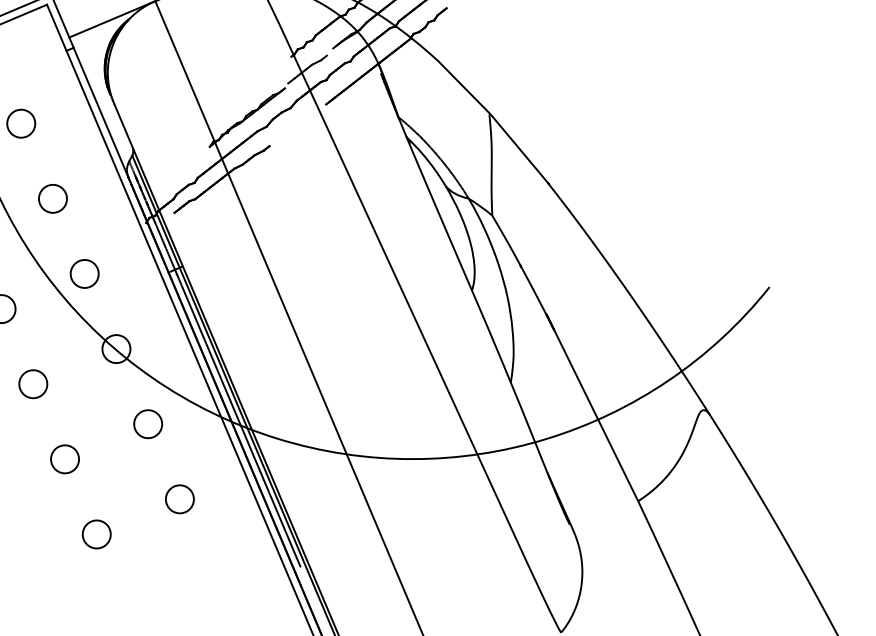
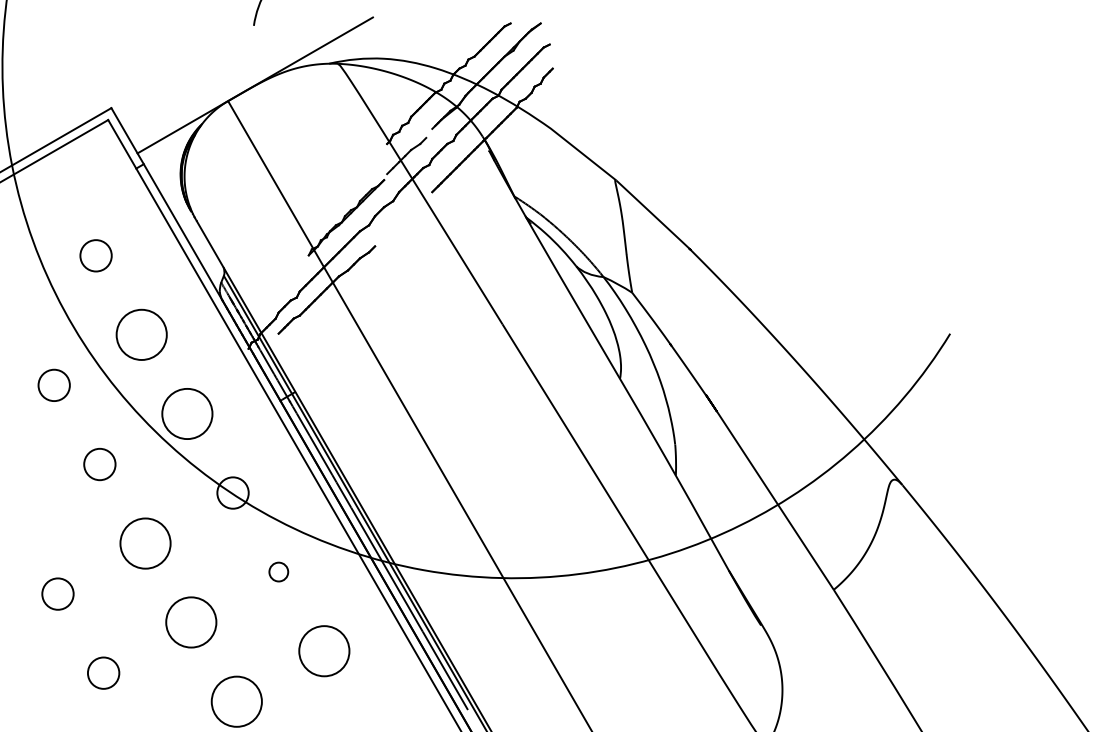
circle: (52, 198) -> (141, 334), size x1.6
circle: (84, 273) -> (187, 413), size x1.6
circle: (33, 384) -> (145, 543), size x1.6
circle: (148, 423) -> (278, 571), size x0.6
circle: (64, 459) -> (190, 622), size x1.6
circle: (180, 498) -> (324, 650), size x1.6
circle: (96, 534) -> (236, 701), size x1.6

